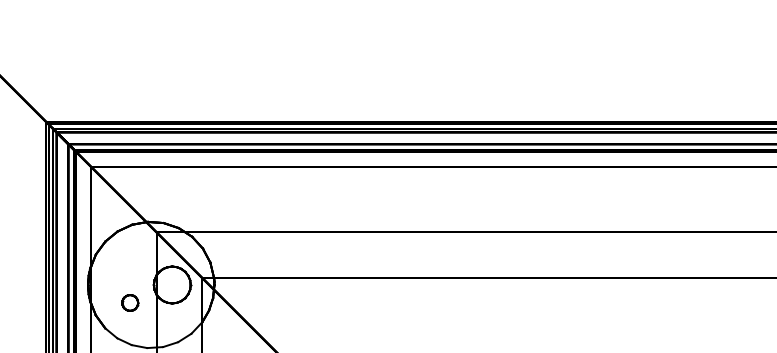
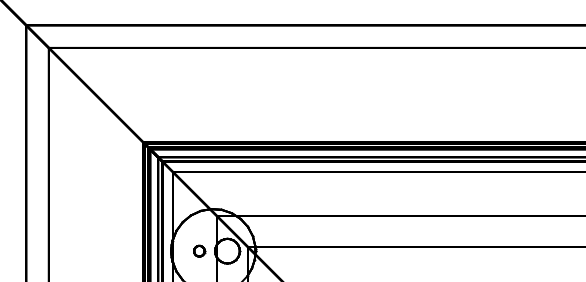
part: (130, 301) -> (199, 250), moved

